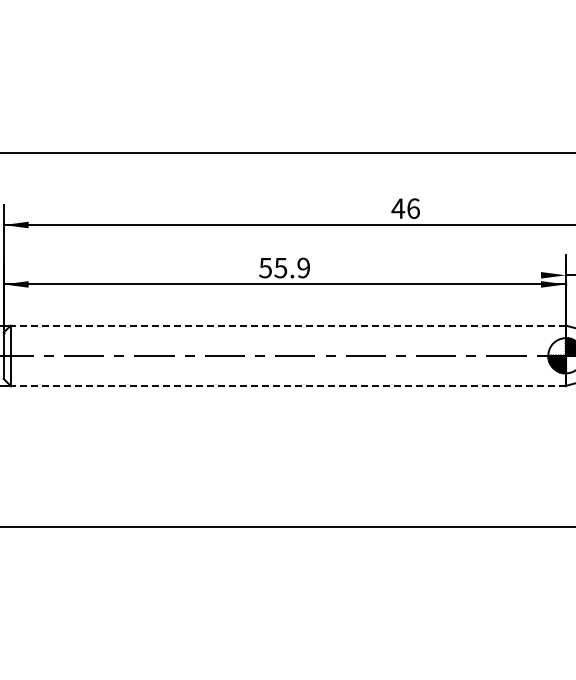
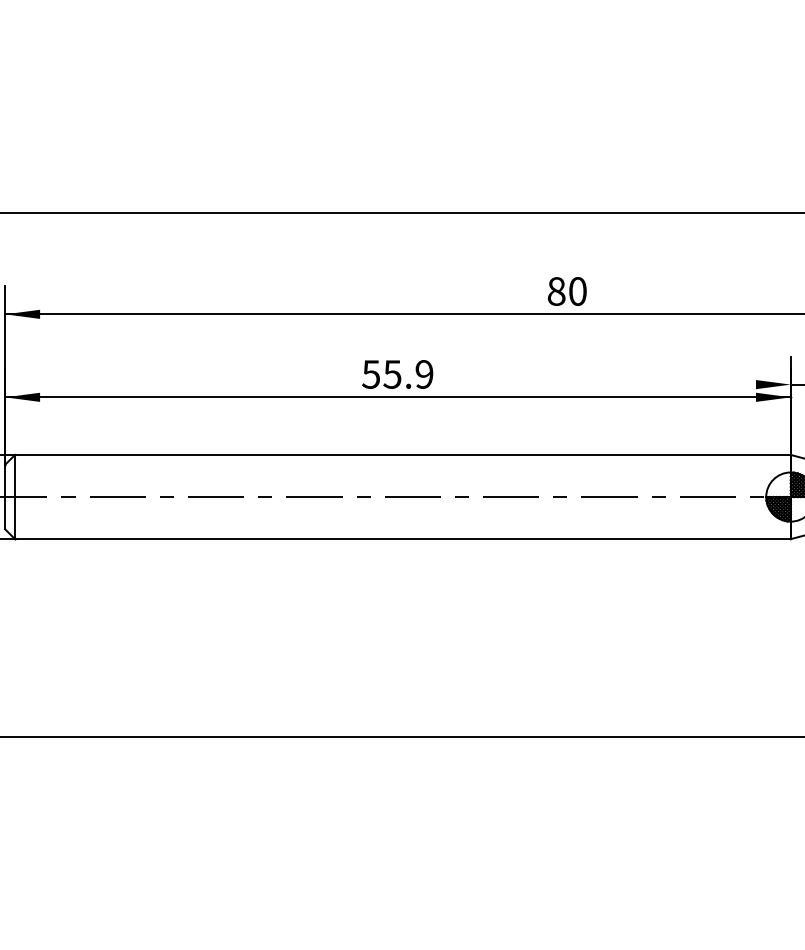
text: (405, 208) -> (566, 291), 46 -> 80
line: (288, 325) -> (403, 454), dashed -> solid
line: (288, 385) -> (403, 538), dashed -> solid

